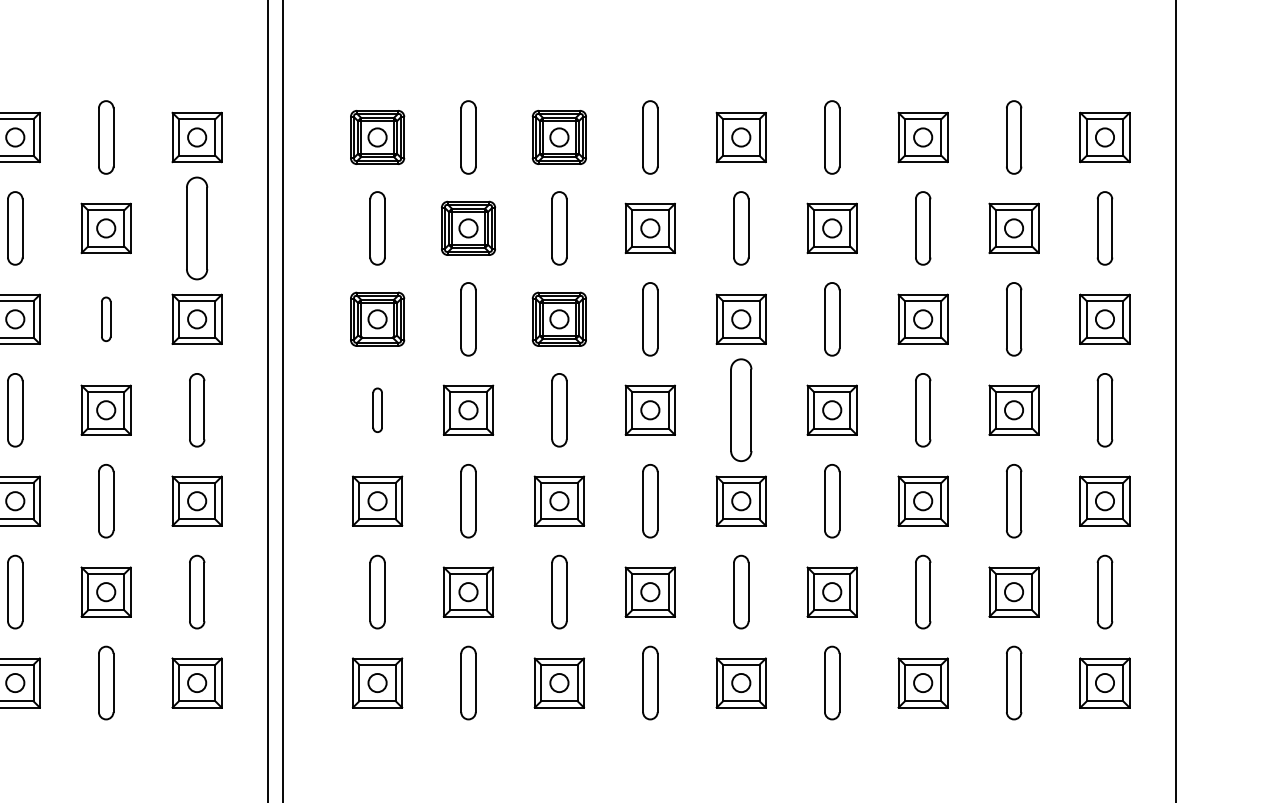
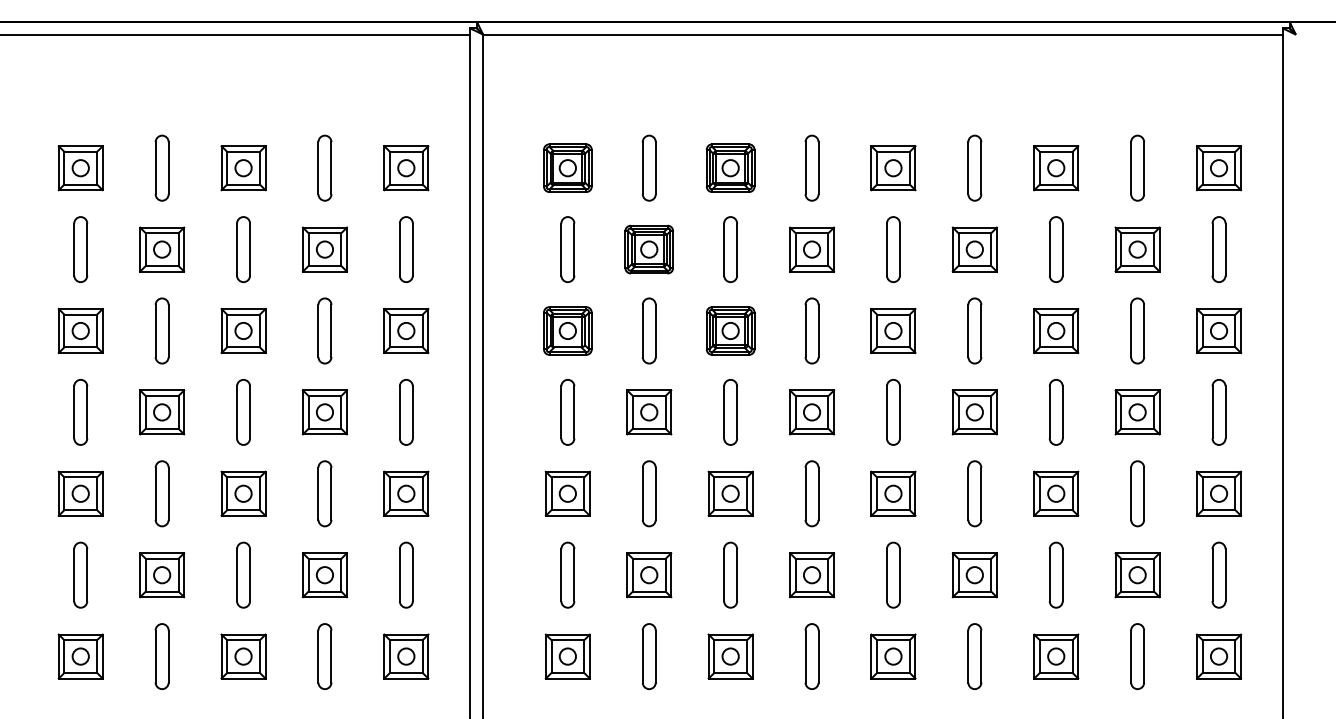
part: (197, 228) -> (406, 249), size x0.71
part: (105, 318) -> (324, 330), size x1.67
part: (377, 410) -> (567, 412), size x1.67
part: (741, 410) -> (893, 412), size x0.71

